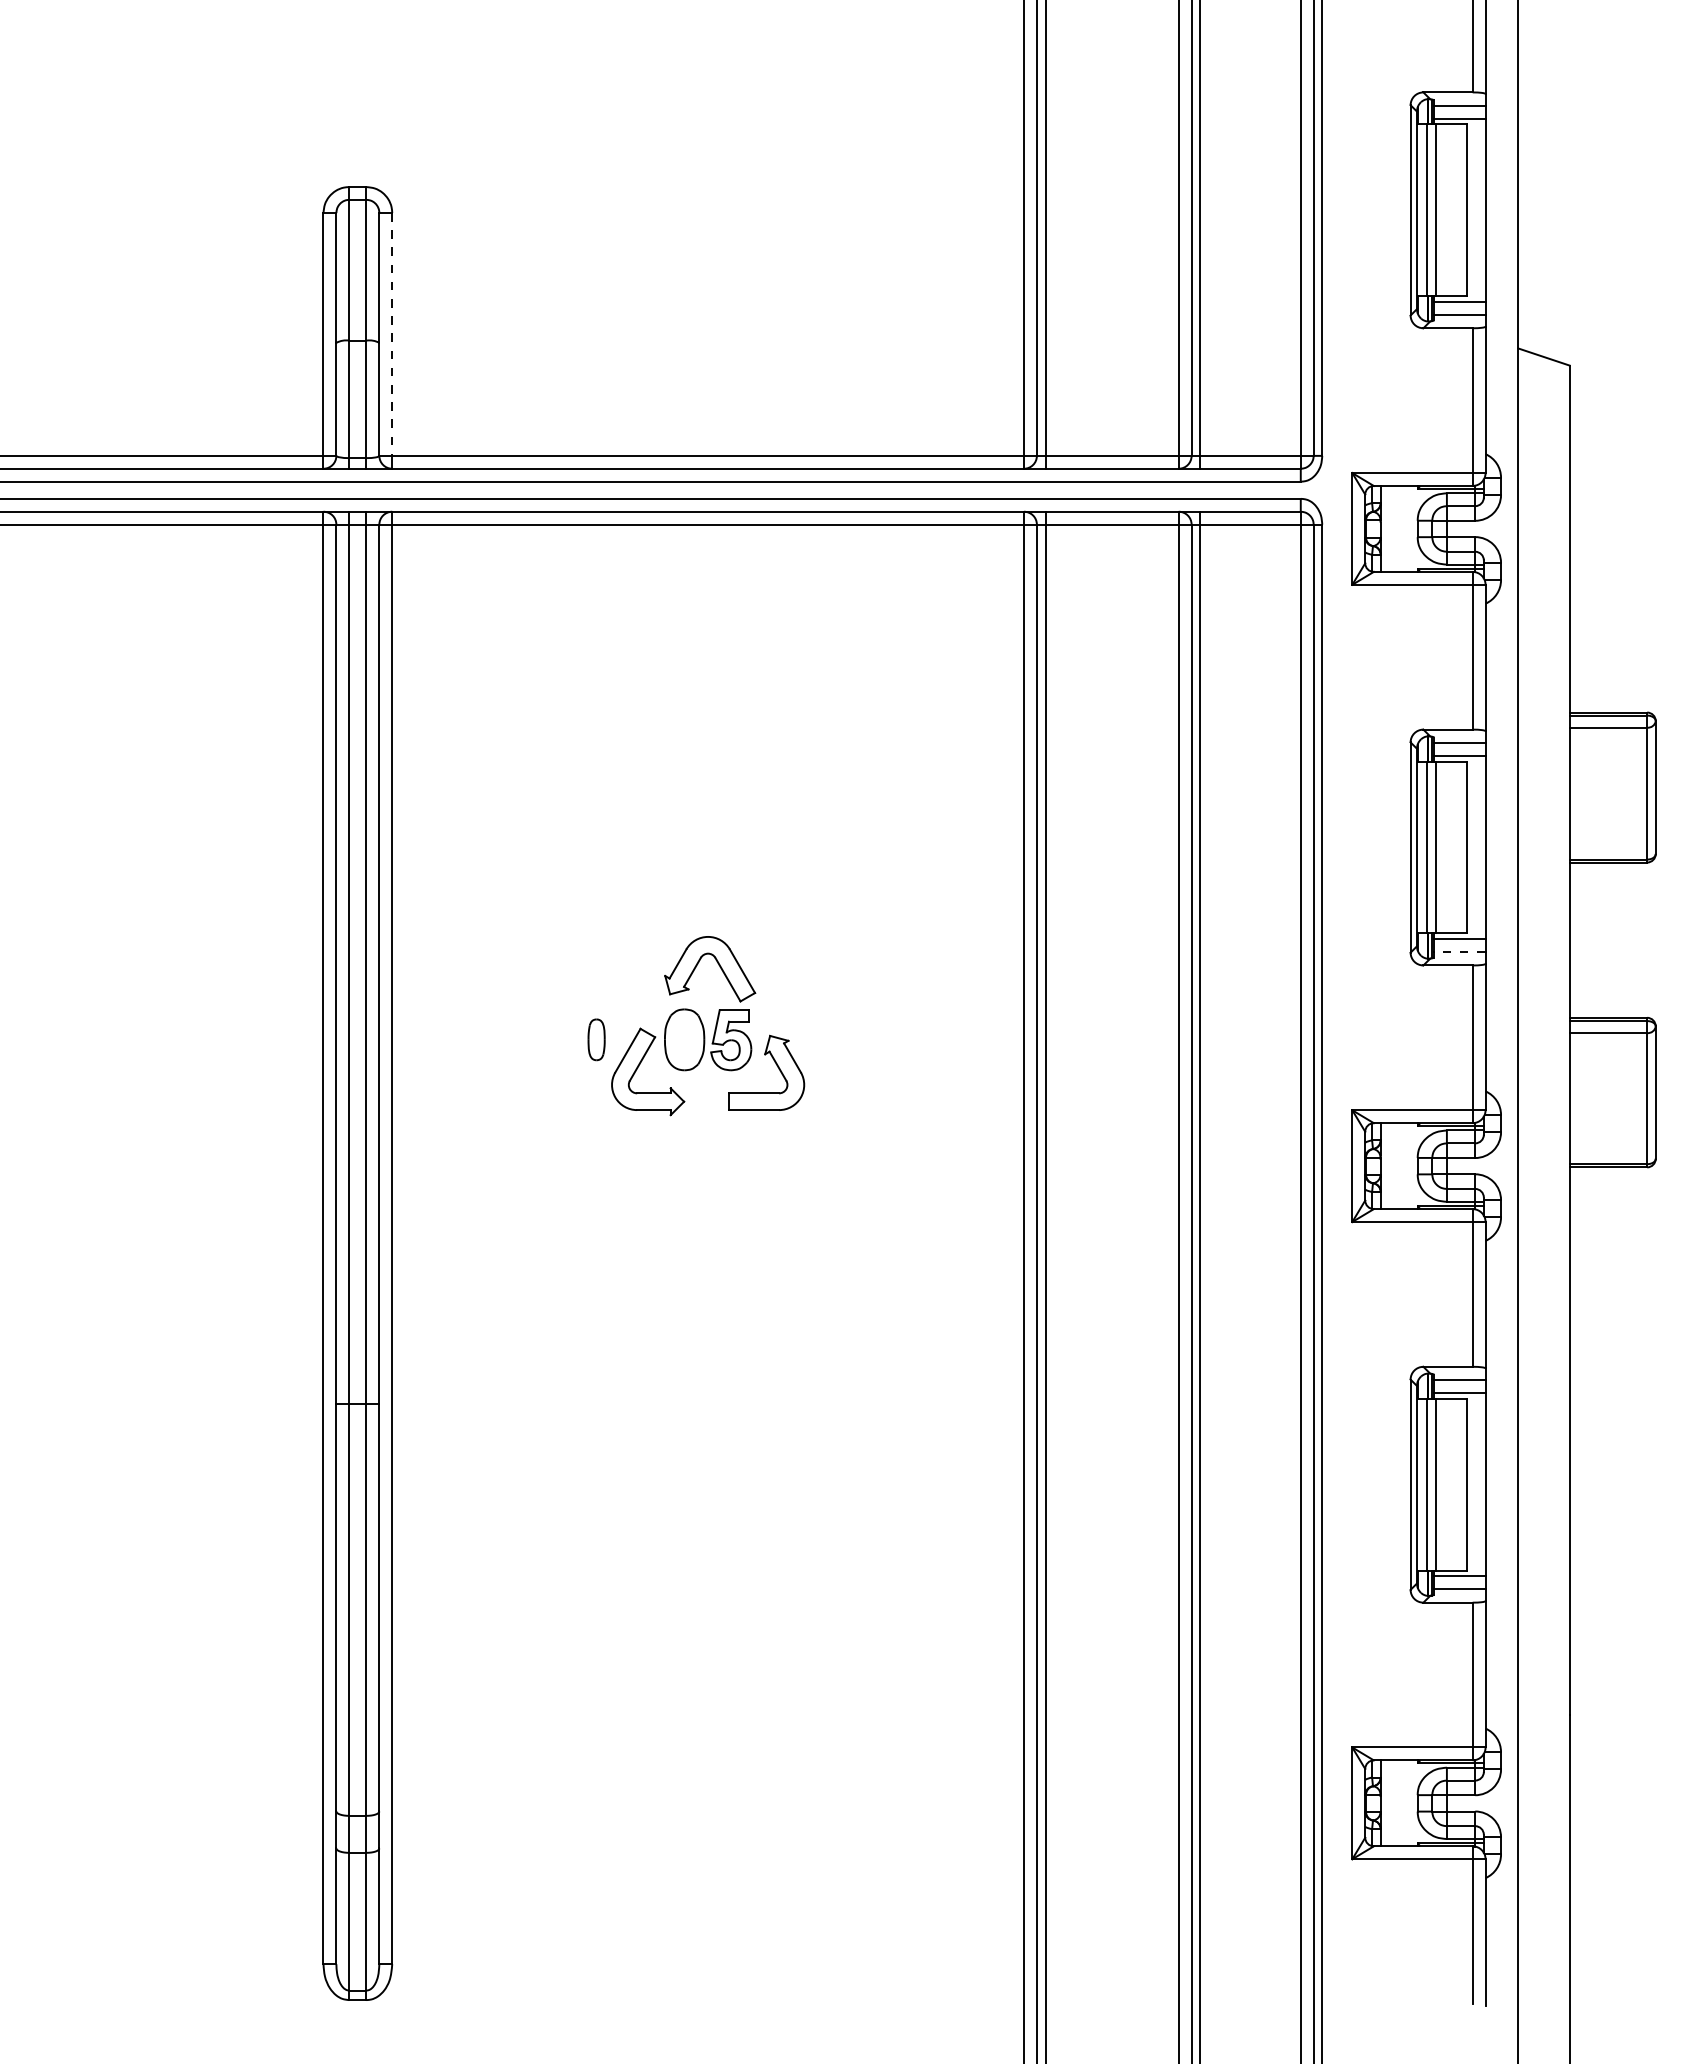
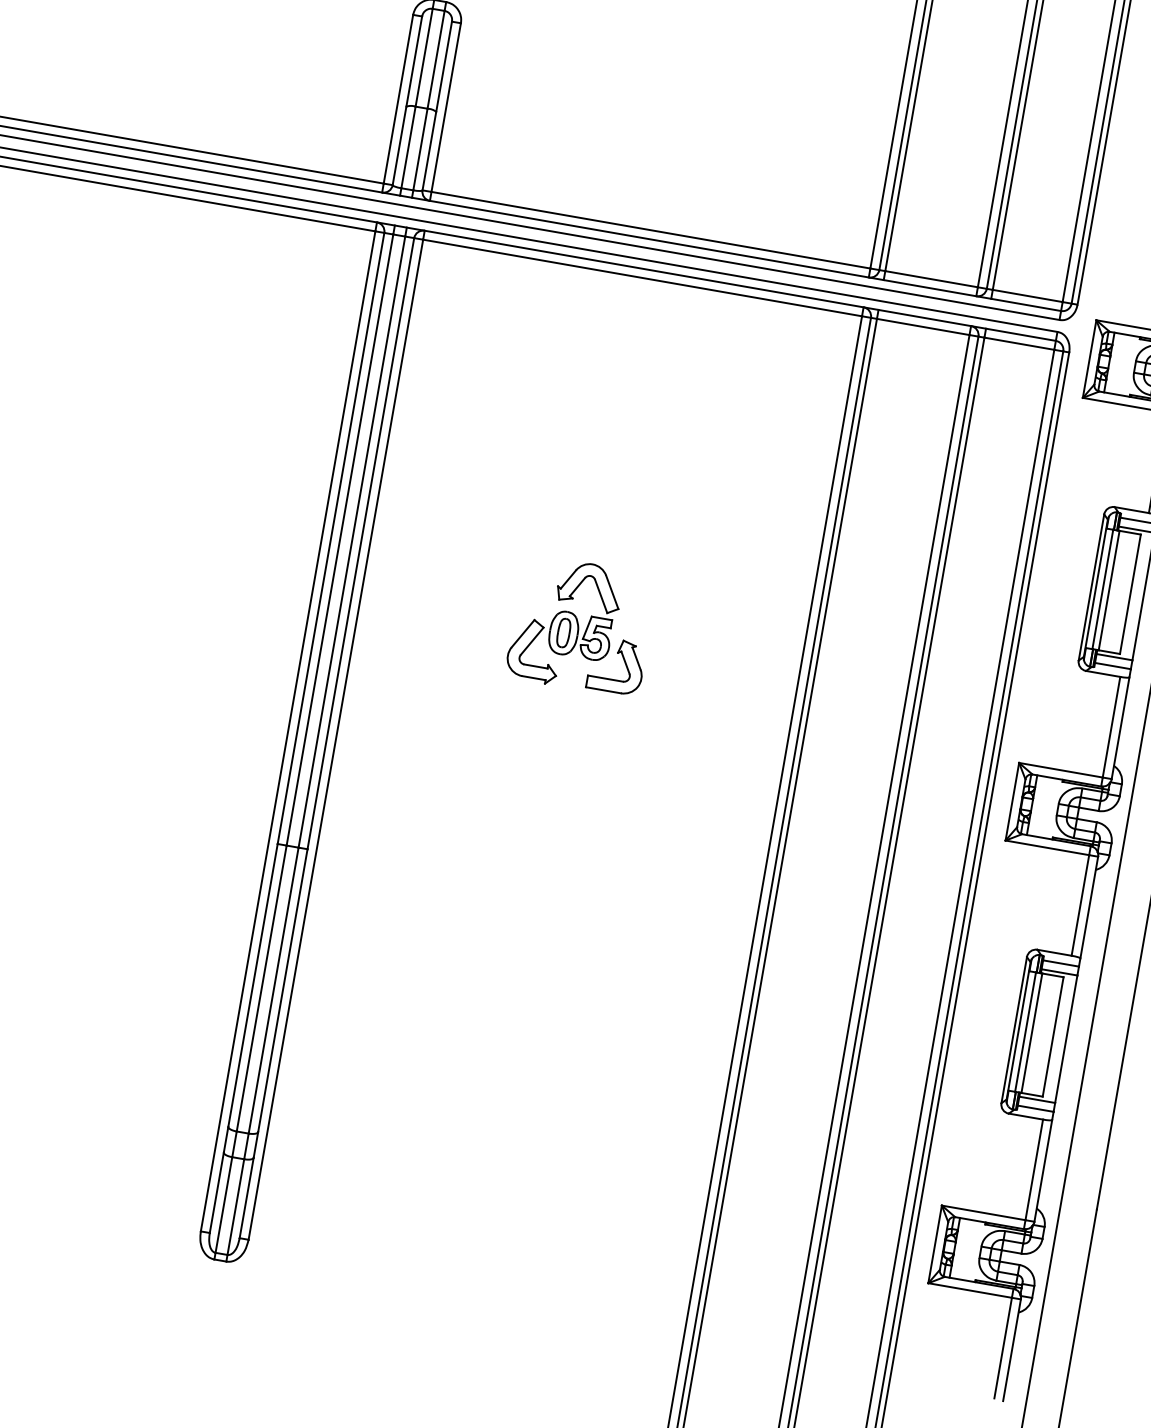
line: (392, 334) -> (446, 107), dashed -> solid
line: (1459, 952) -> (1112, 666), dashed -> solid
part: (596, 1039) -> (563, 632), moved

